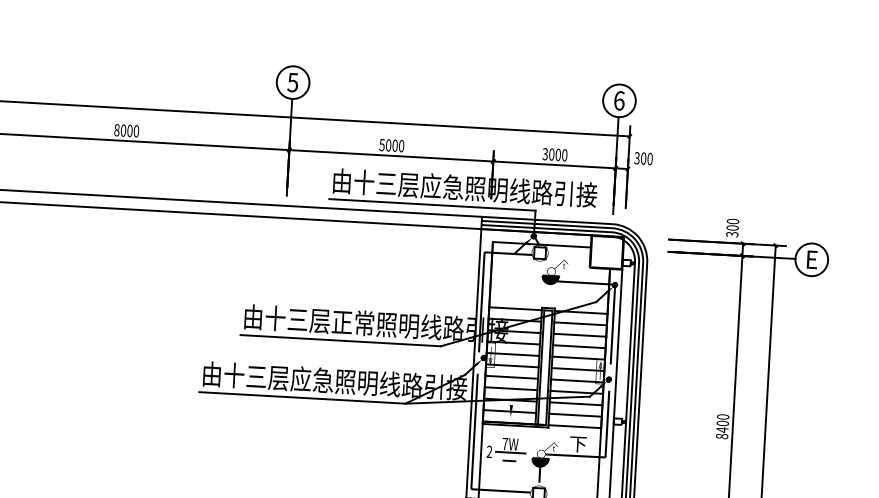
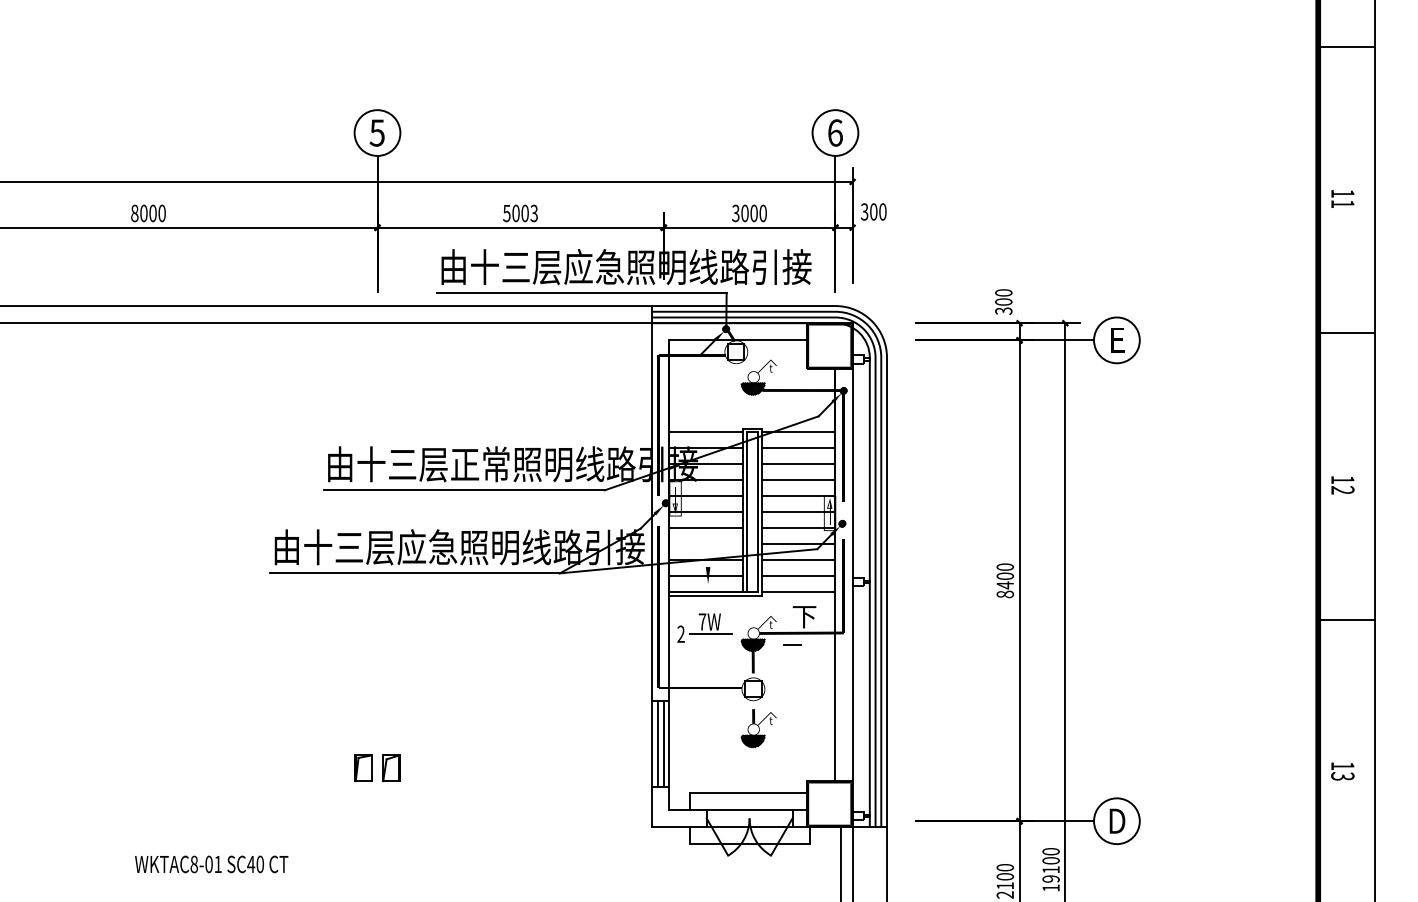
text: (401, 146) -> (533, 213), 5000 -> 5003
line: (511, 388) -> (706, 544), removed
line: (509, 460) -> (792, 644), moved

